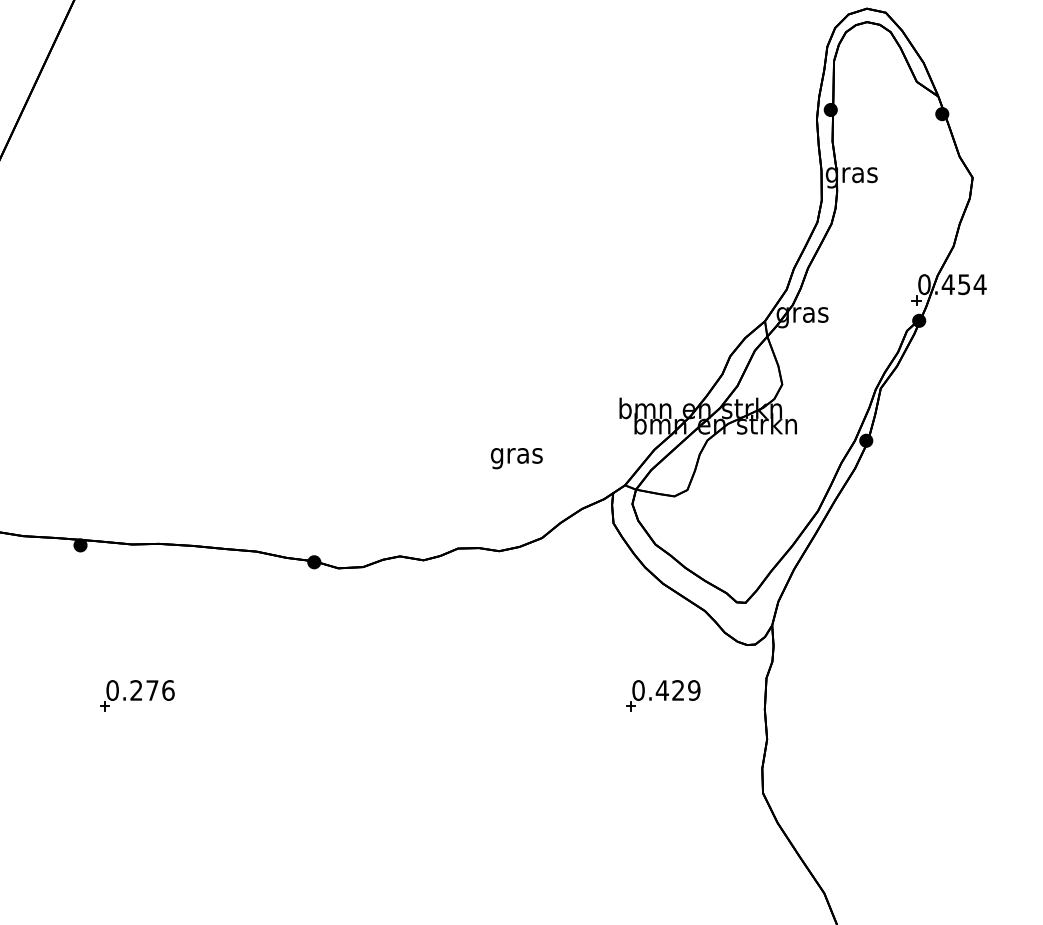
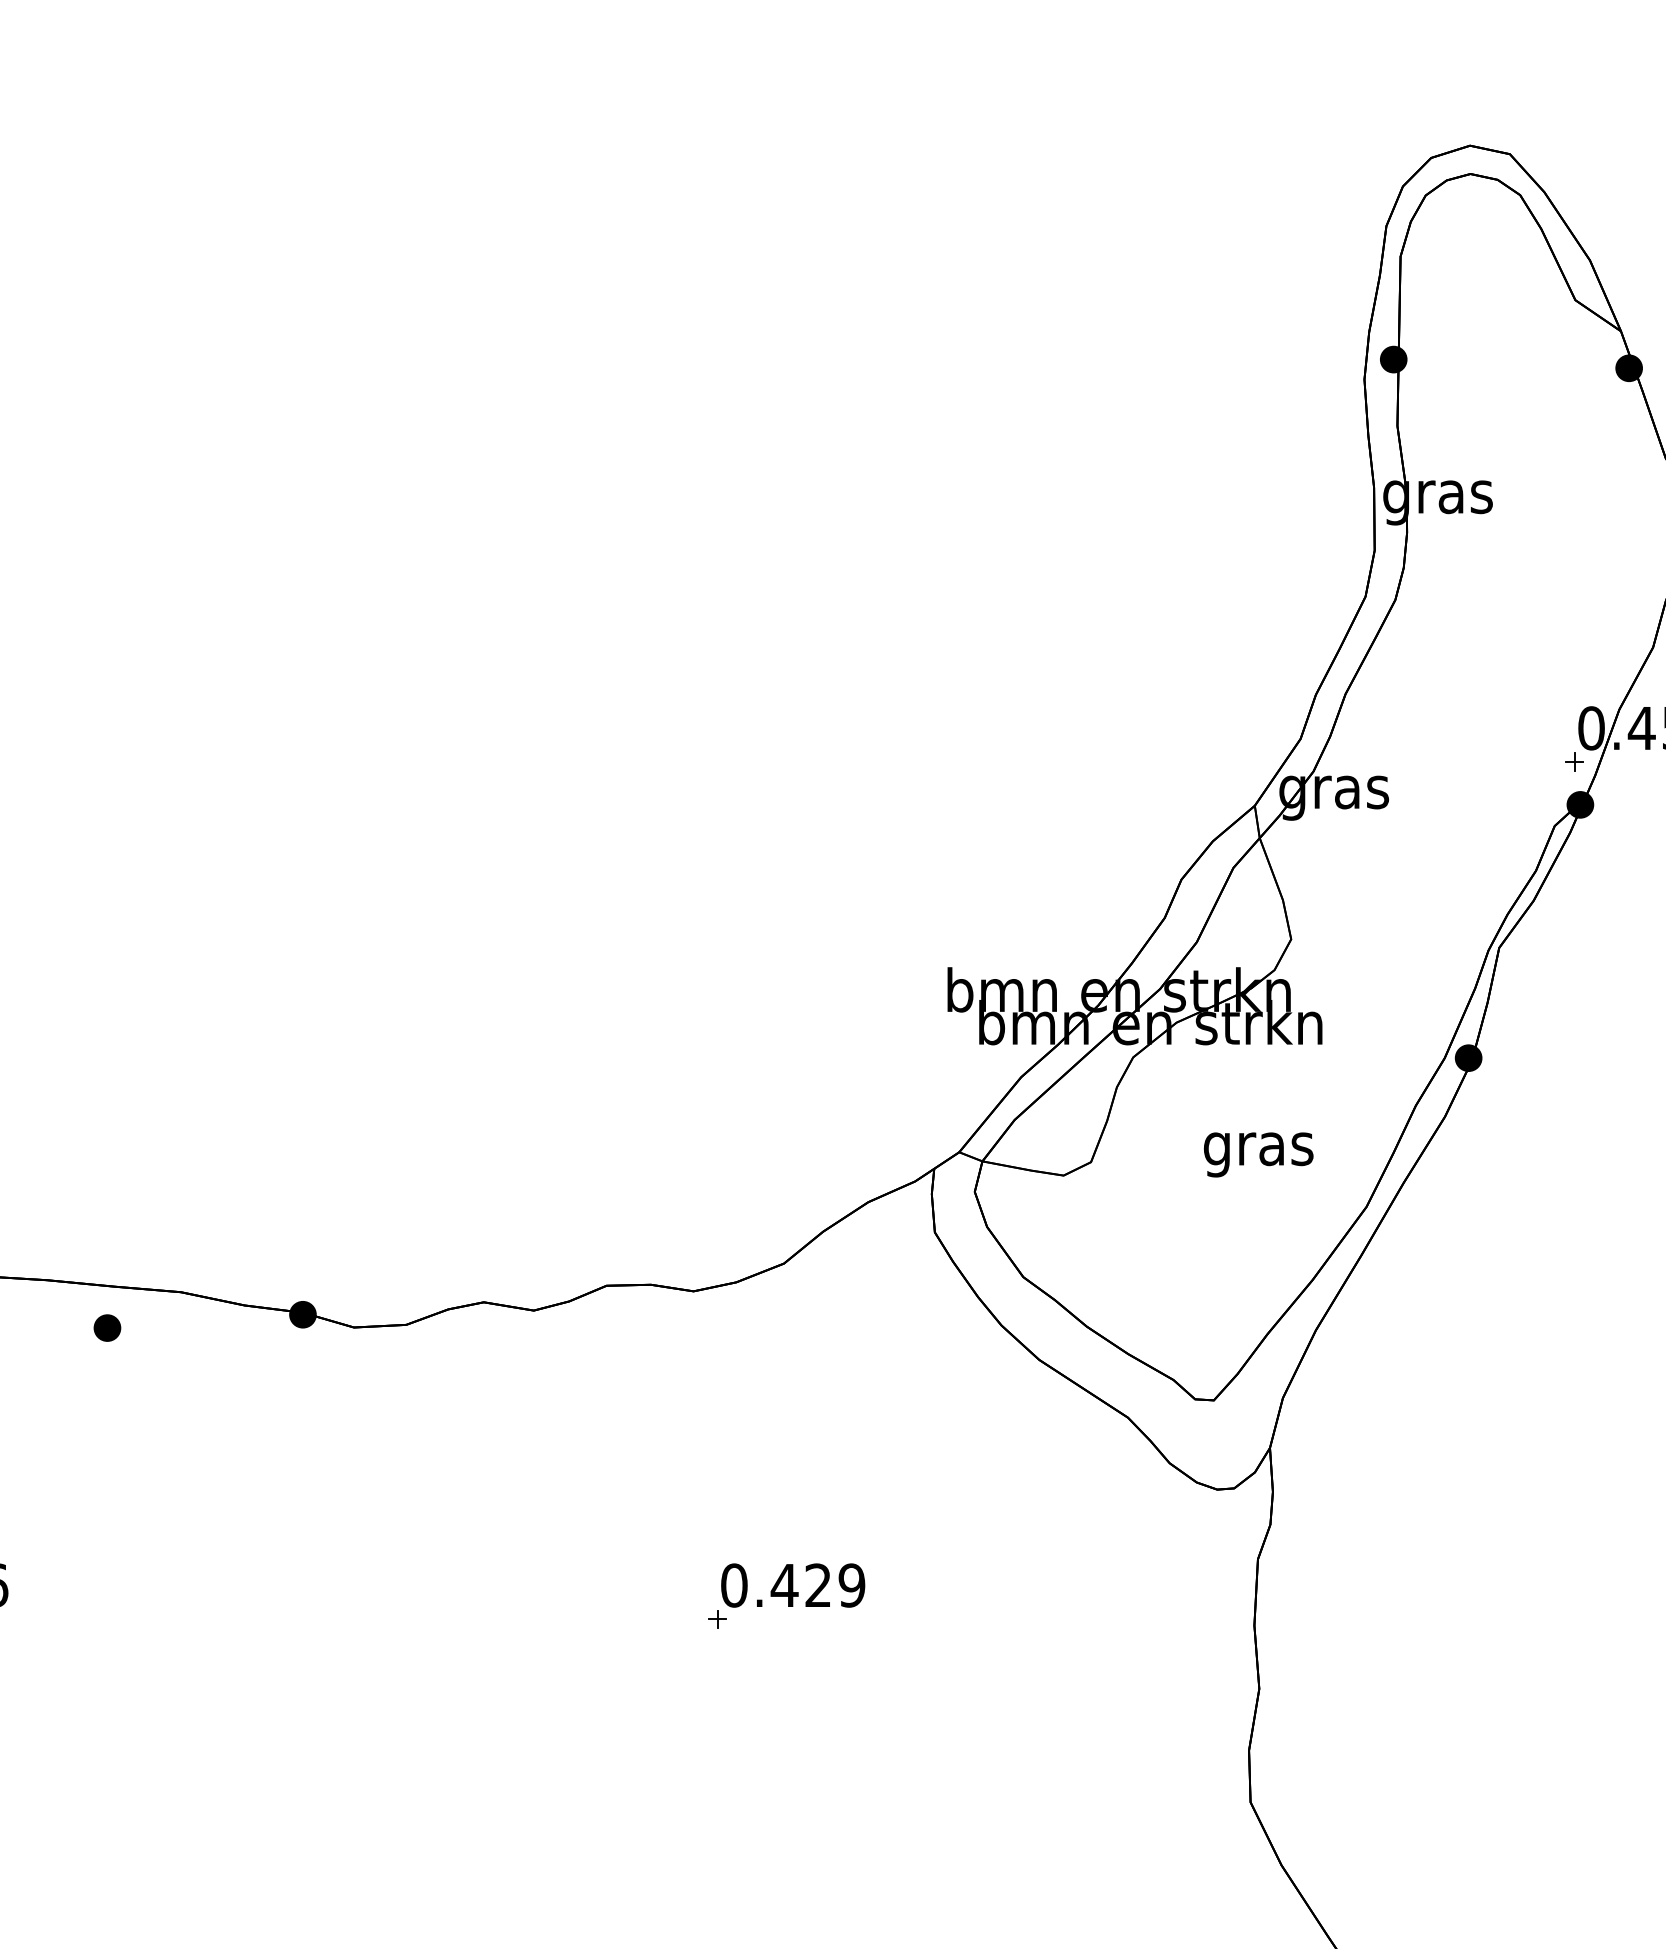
text: (516, 458) -> (1257, 1154), moved
part: (221, 568) -> (107, 1327), added
part: (663, 695) -> (787, 1596), moved

